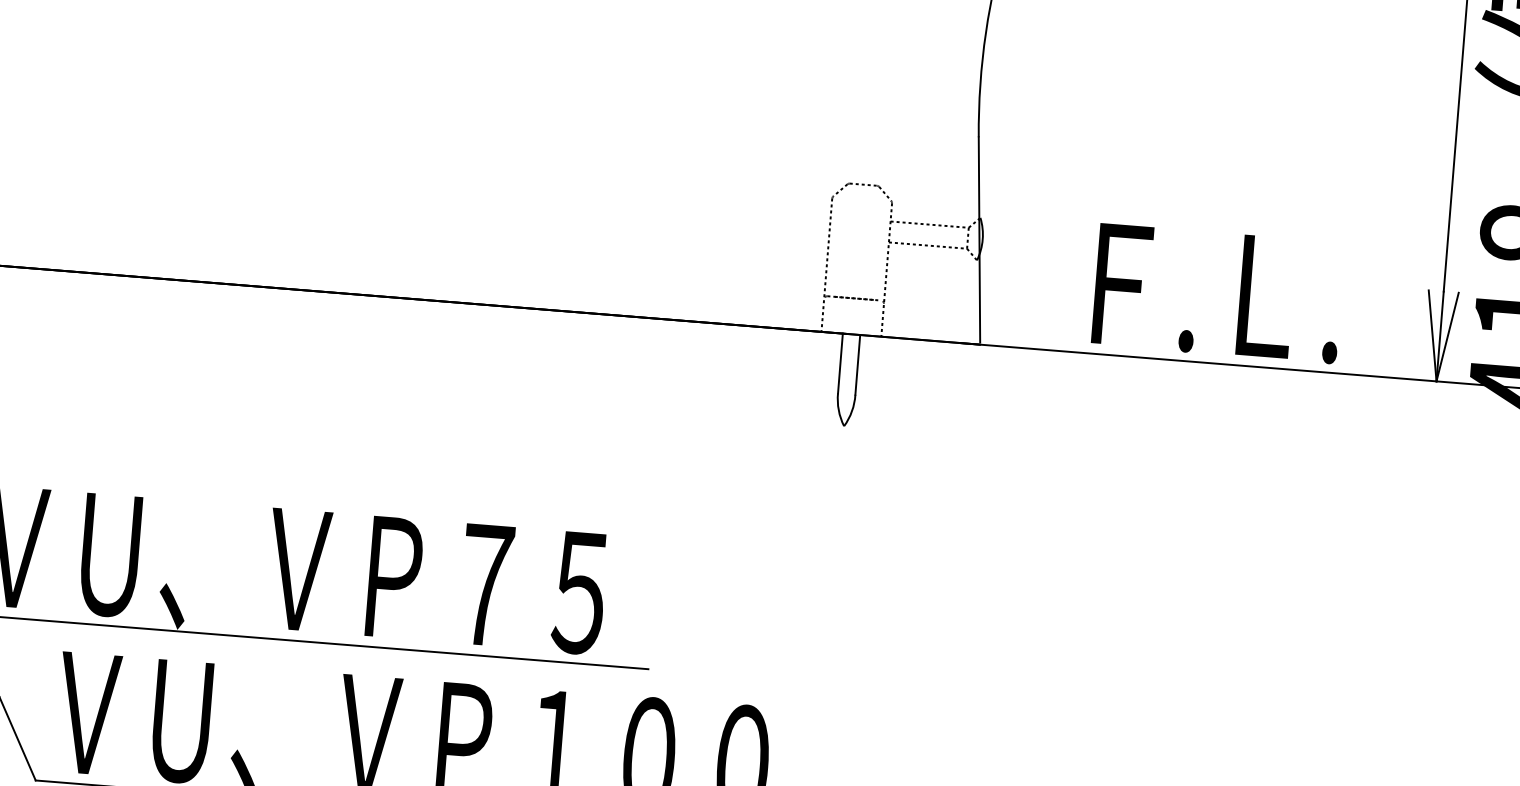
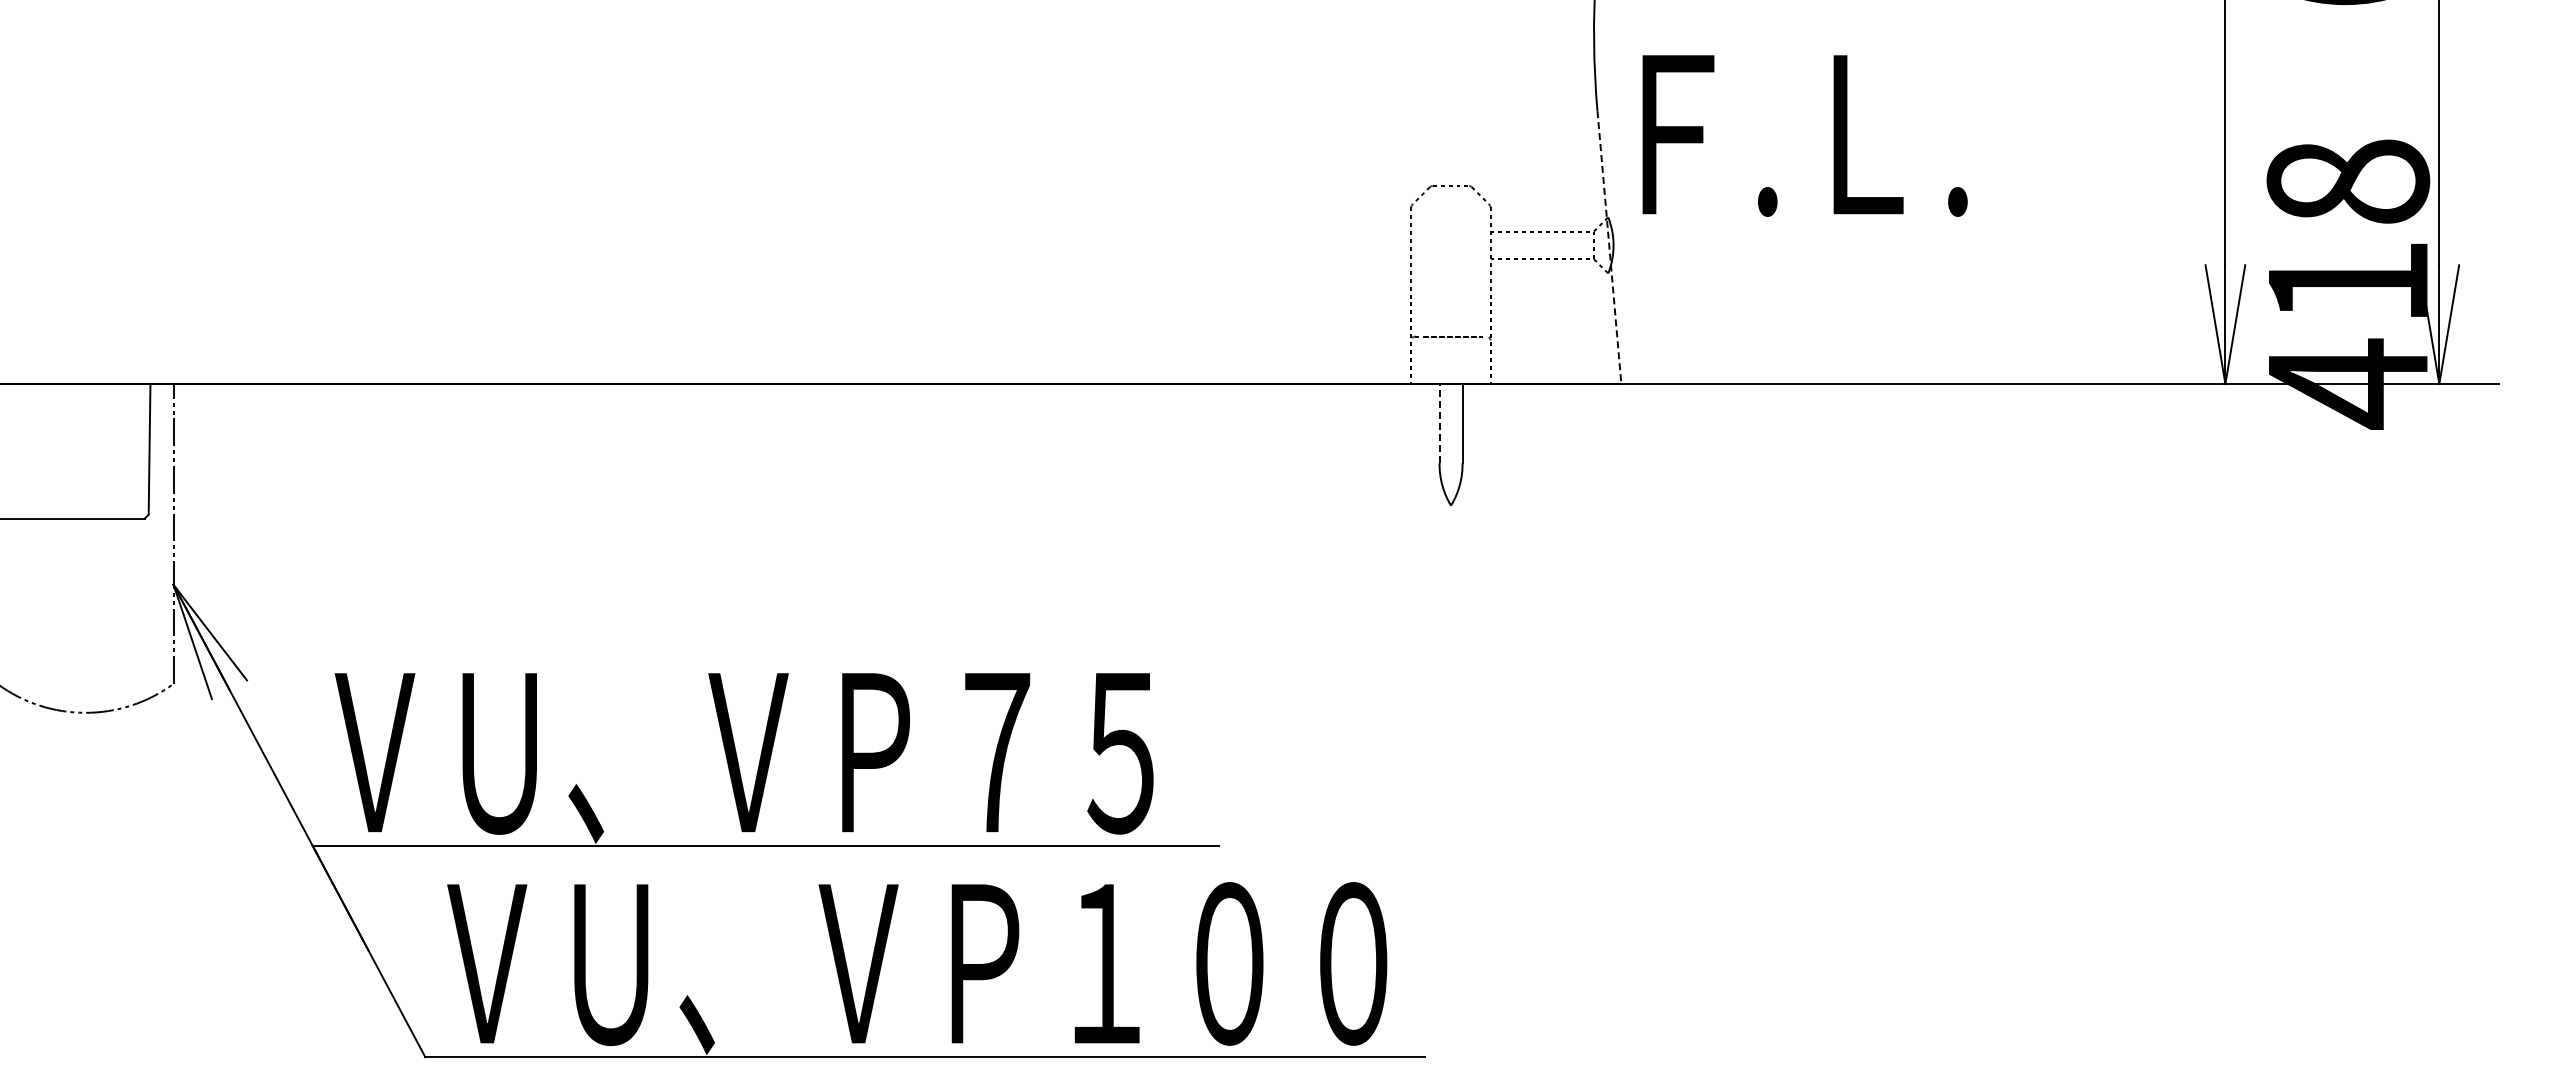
line: (979, 239) -> (1609, 245), solid -> dashed
text: (1217, 293) -> (1804, 135), moved
line: (840, 363) -> (1439, 423), solid -> dashed

